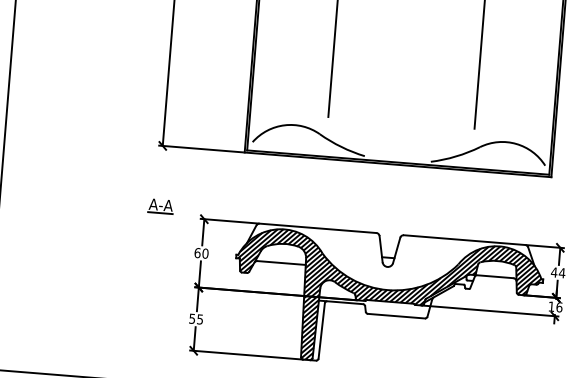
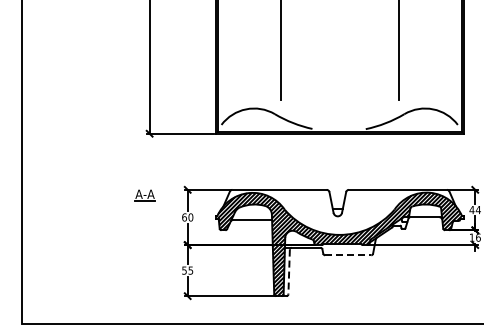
part: (160, 206) -> (144, 195), moved
line: (396, 316) -> (348, 255), solid -> dashed
line: (322, 331) -> (289, 272), solid -> dashed

